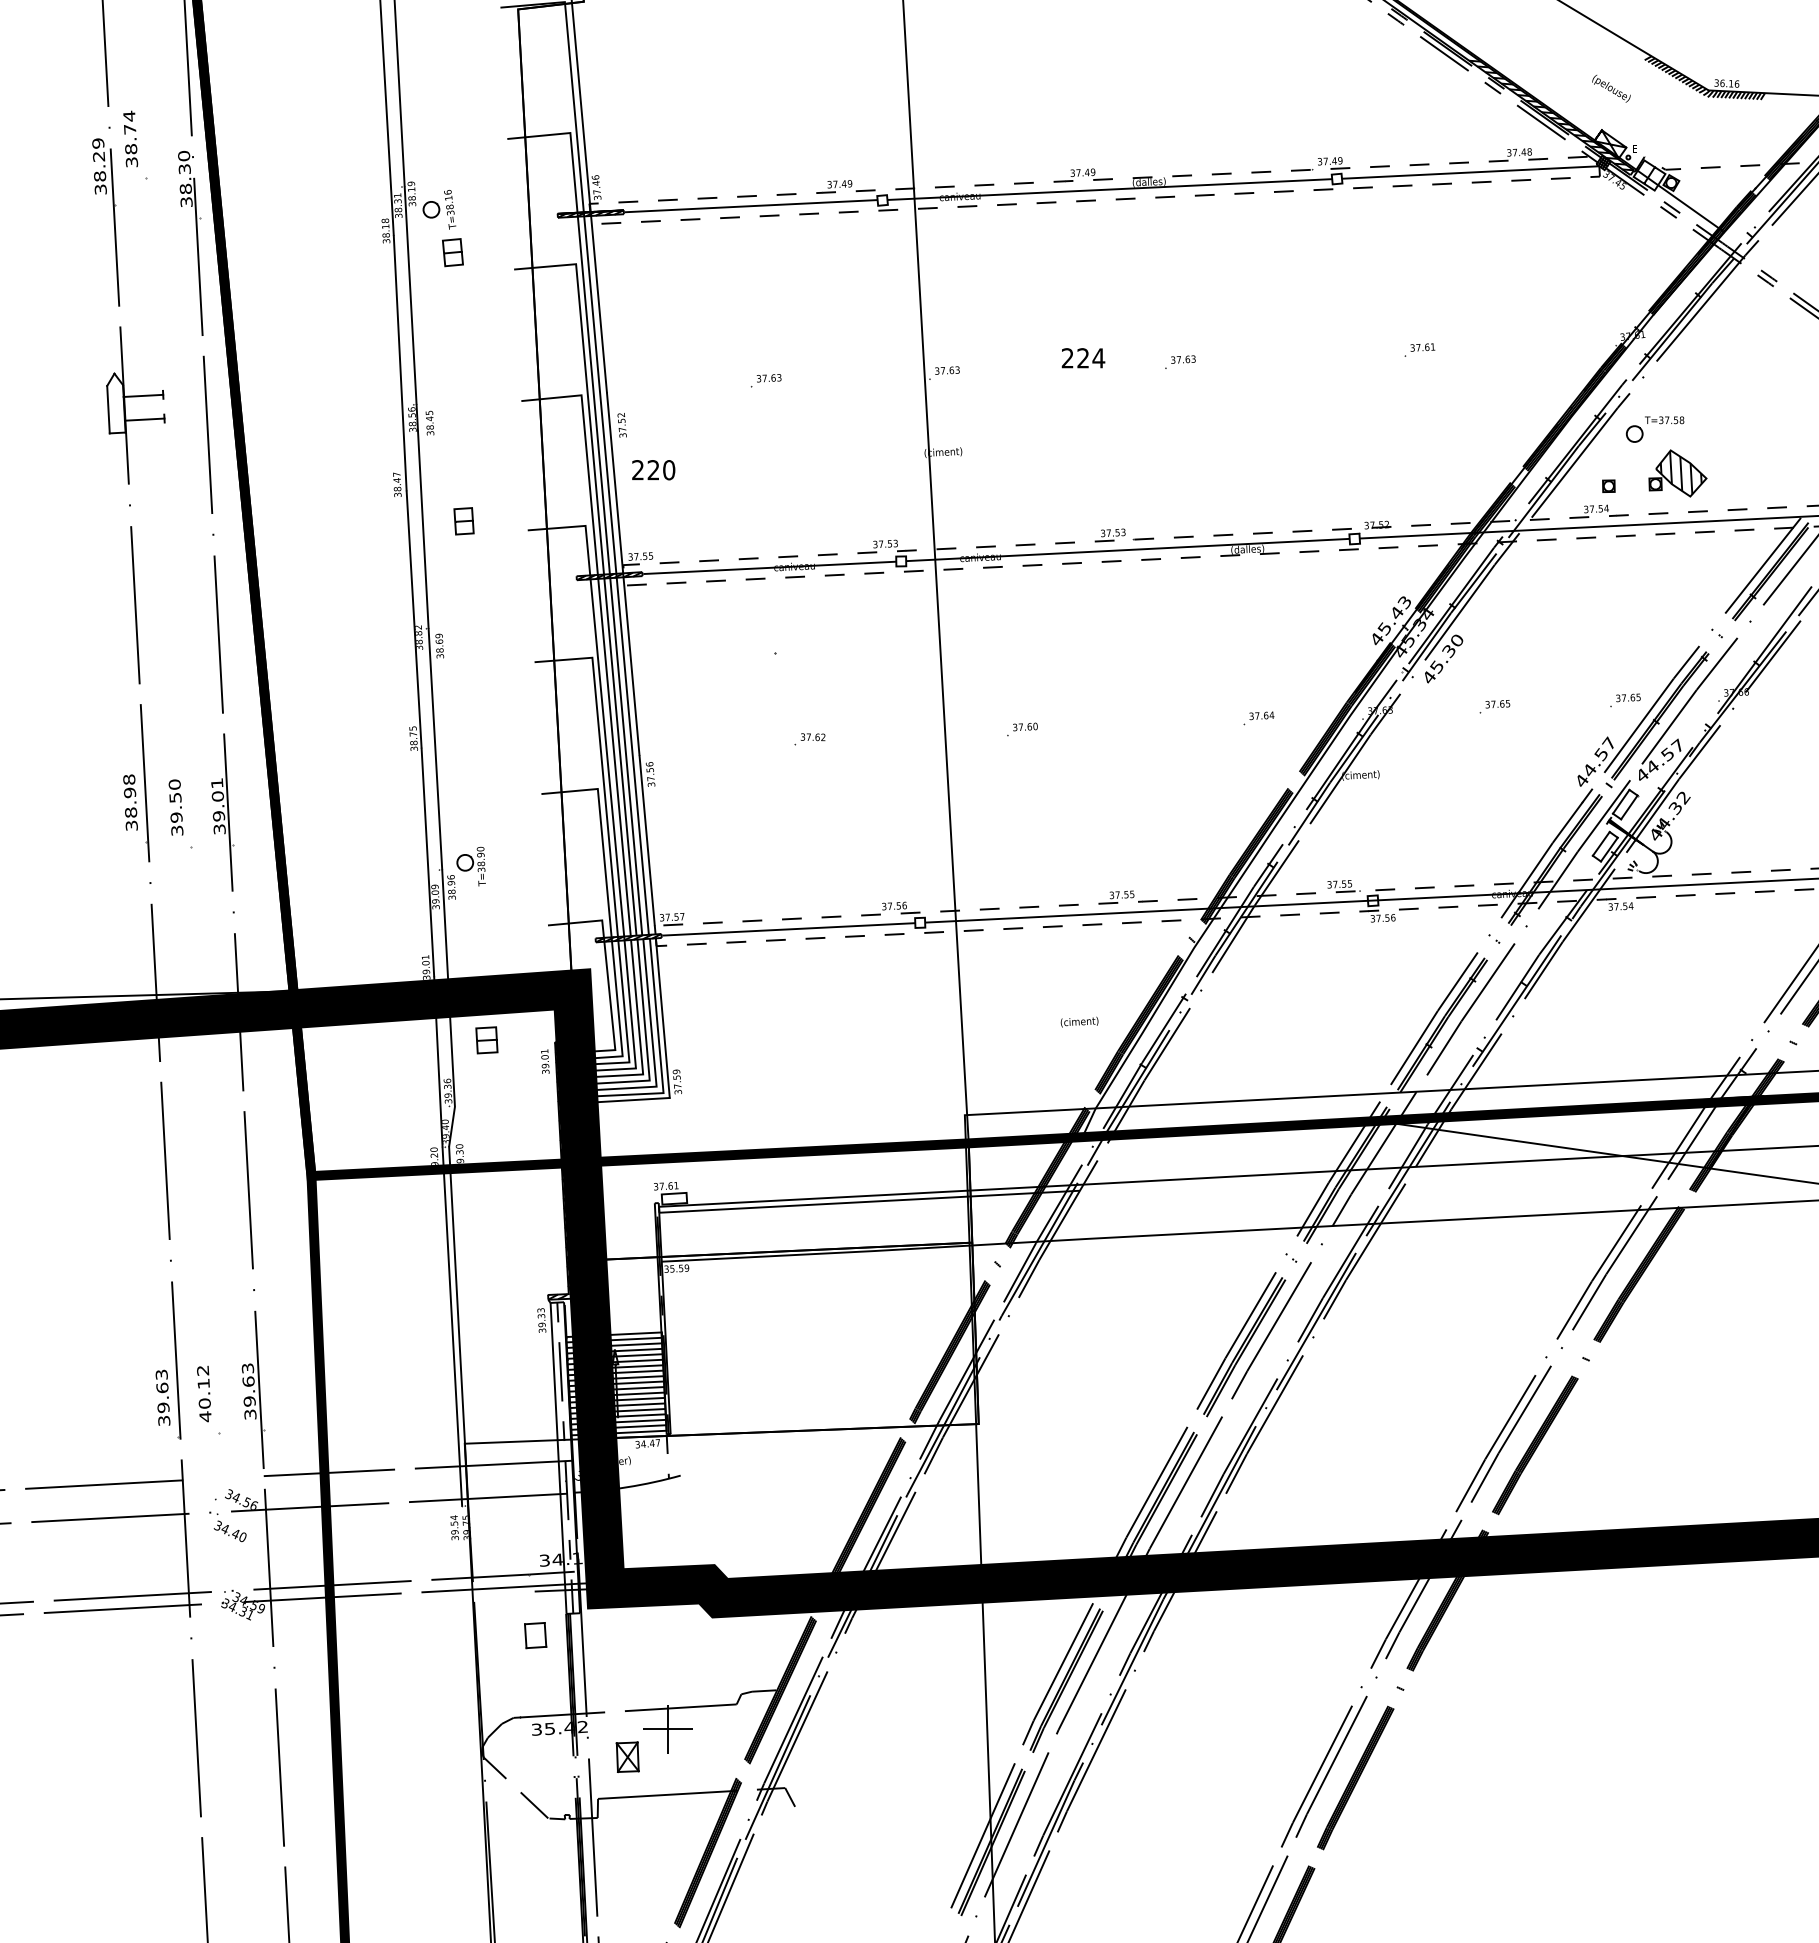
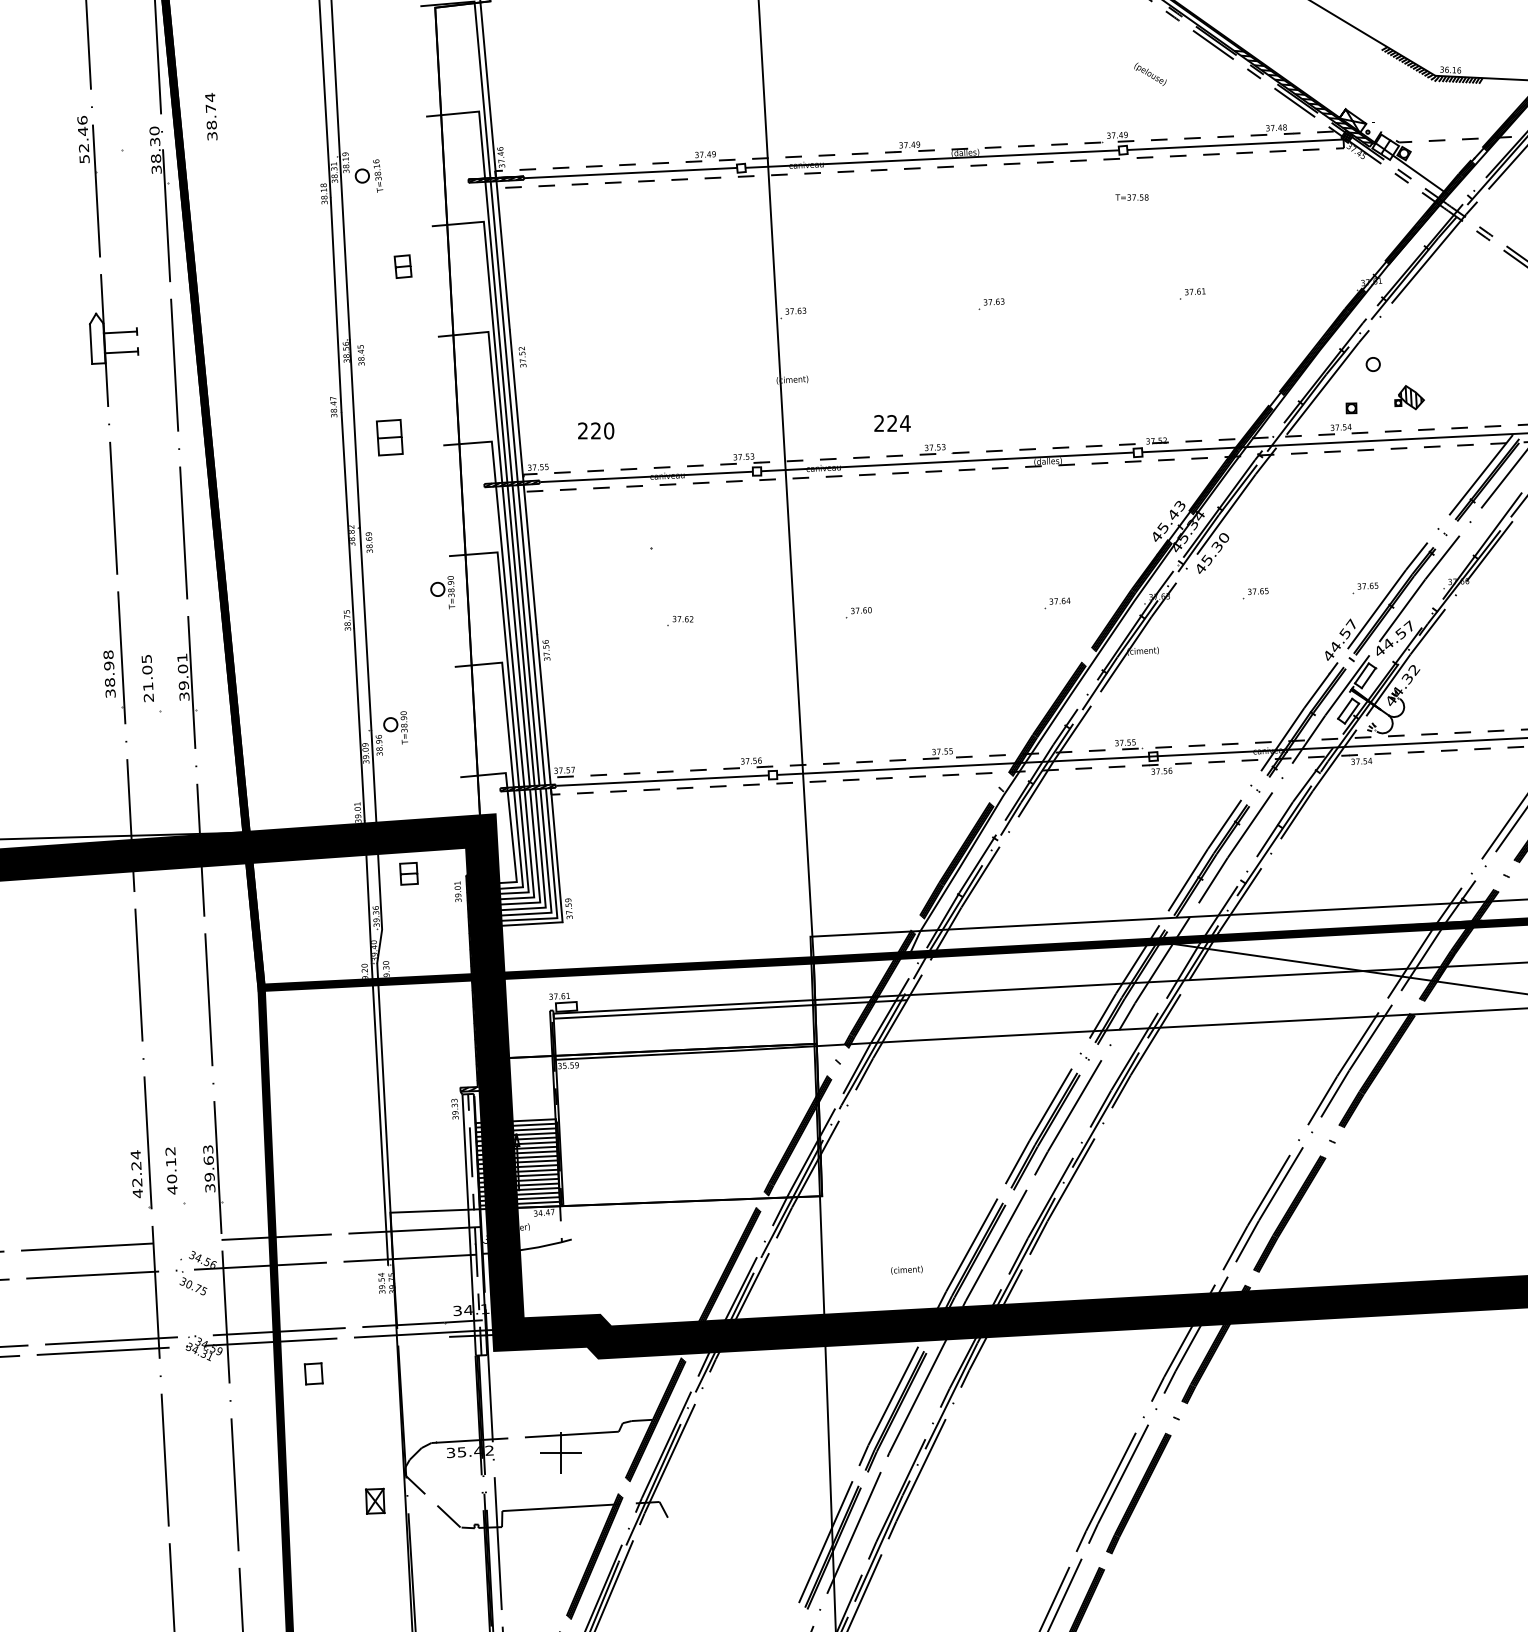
text: (1611, 88) -> (1150, 74), moved
text: (130, 138) -> (211, 116), moved
text: (99, 166) -> (83, 139), 38.29 -> 52.46
part: (452, 252) -> (402, 266), moved
text: (1083, 358) -> (892, 423), moved
part: (766, 380) -> (643, 319), removed
text: (1664, 420) -> (1131, 197), moved
text: (653, 470) -> (595, 431), moved
part: (1677, 473) -> (1409, 397), size x0.6
part: (463, 521) -> (389, 437), size x1.6
part: (526, 705) -> (442, 592), added
text: (175, 807) -> (147, 678), 39.50 -> 21.05
text: (1079, 1021) -> (906, 1269), moved
text: (162, 1397) -> (136, 1173), 39.63 -> 42.24
text: (233, 1533) -> (196, 1288), 34.40 -> 30.75
part: (535, 1635) -> (313, 1373), moved
part: (627, 1756) -> (375, 1500), moved

